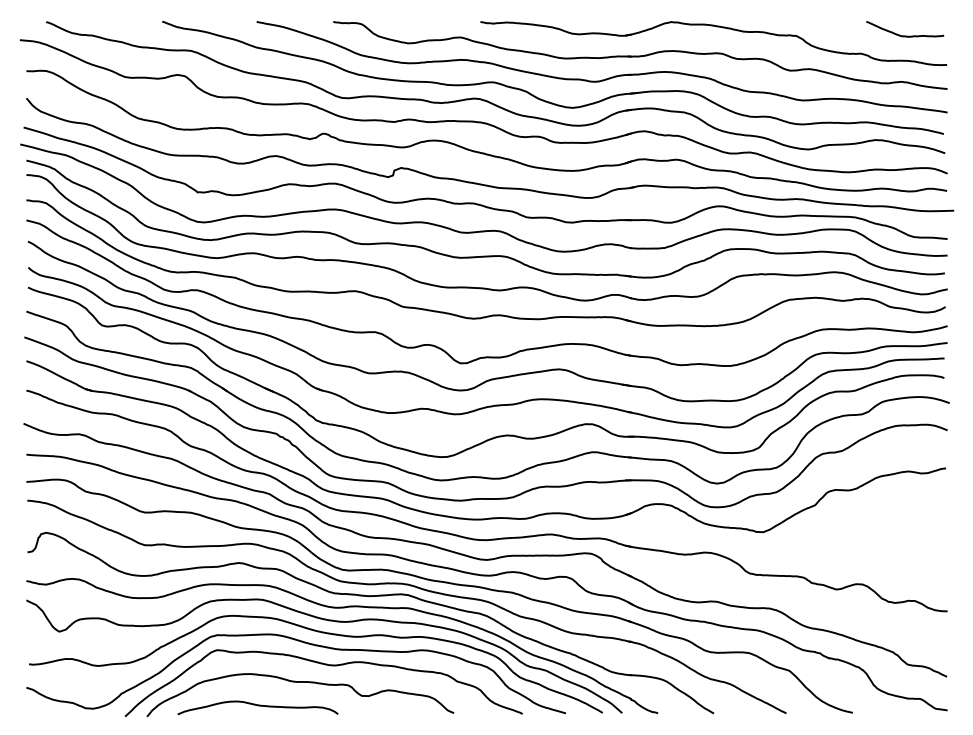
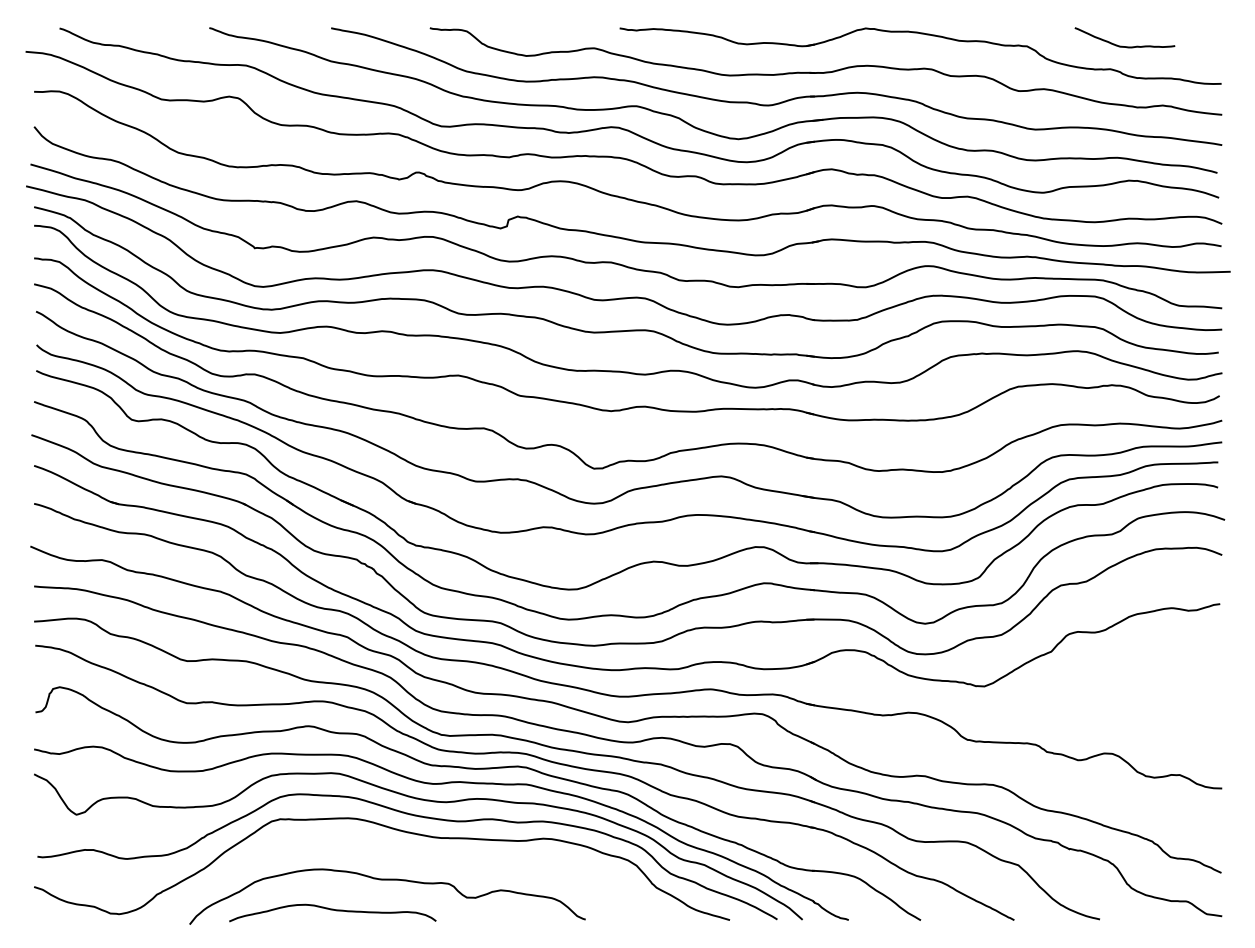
curve: (905, 35) -> (1125, 45), moved
curve: (324, 665) -> (418, 858), removed

